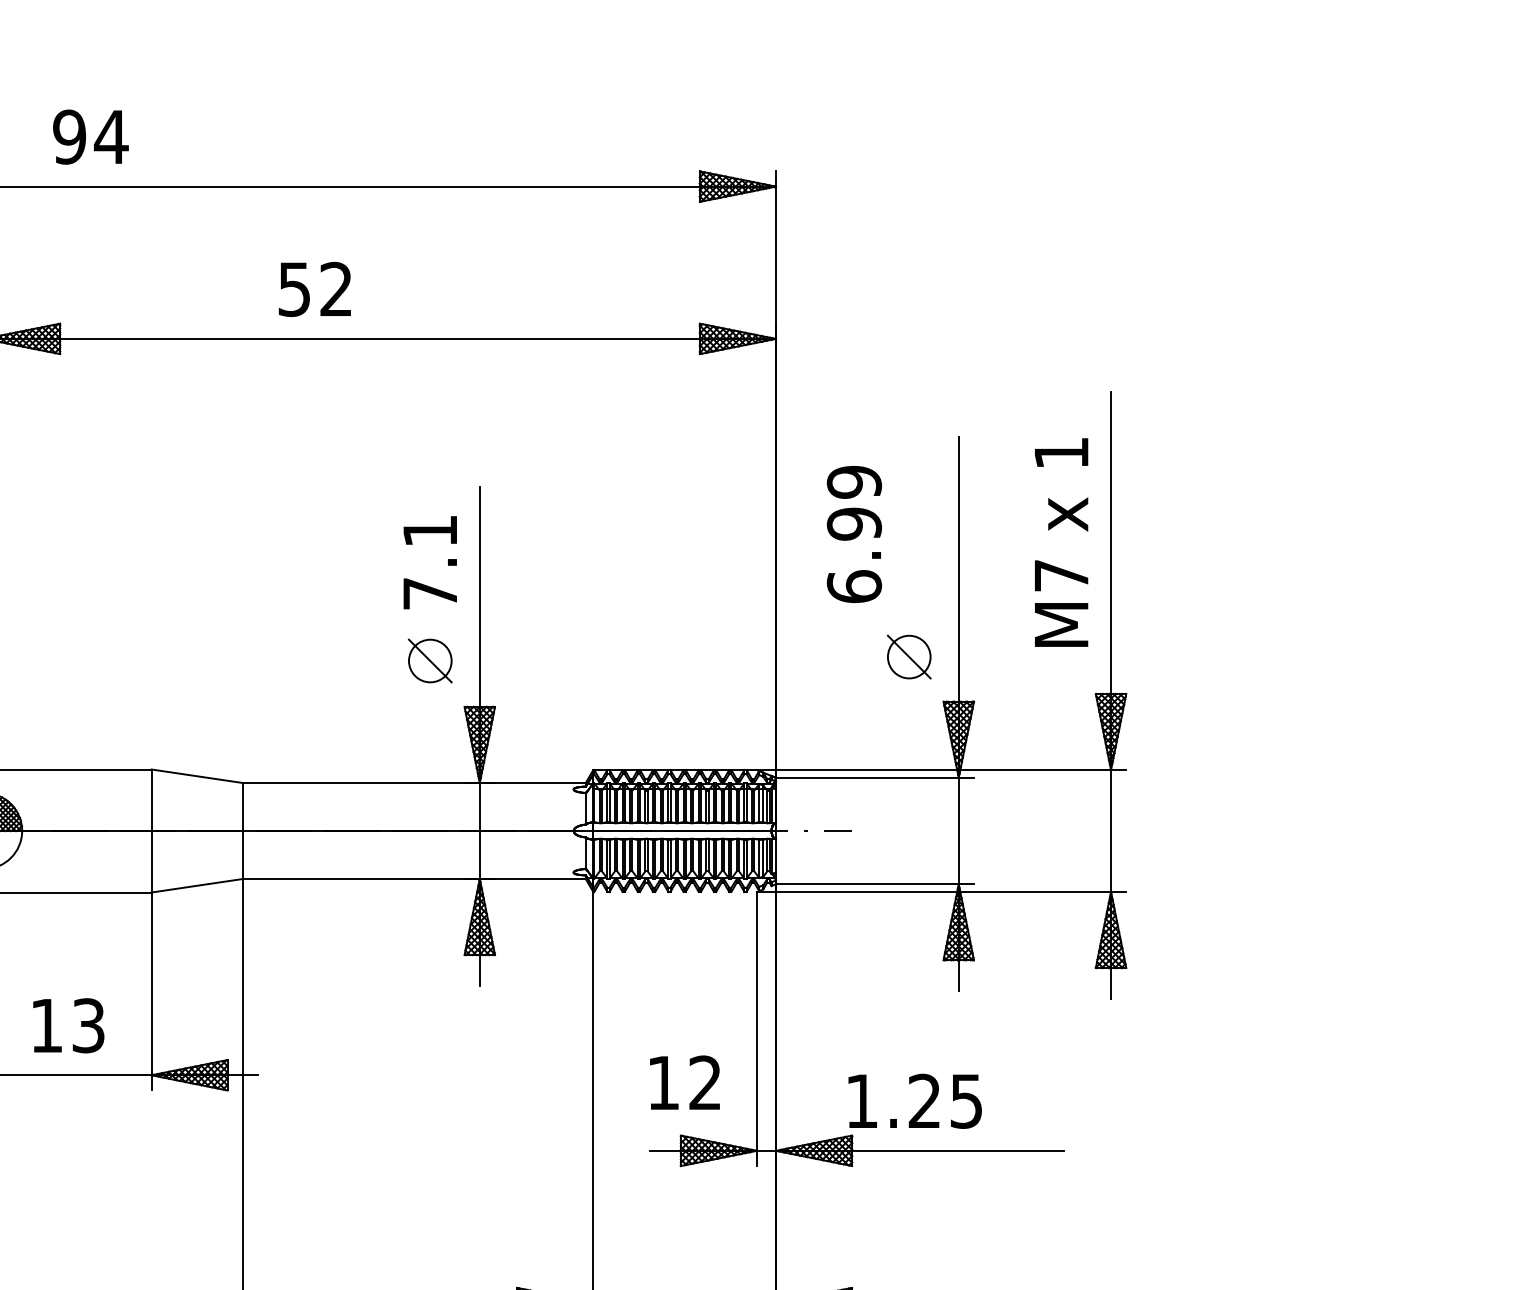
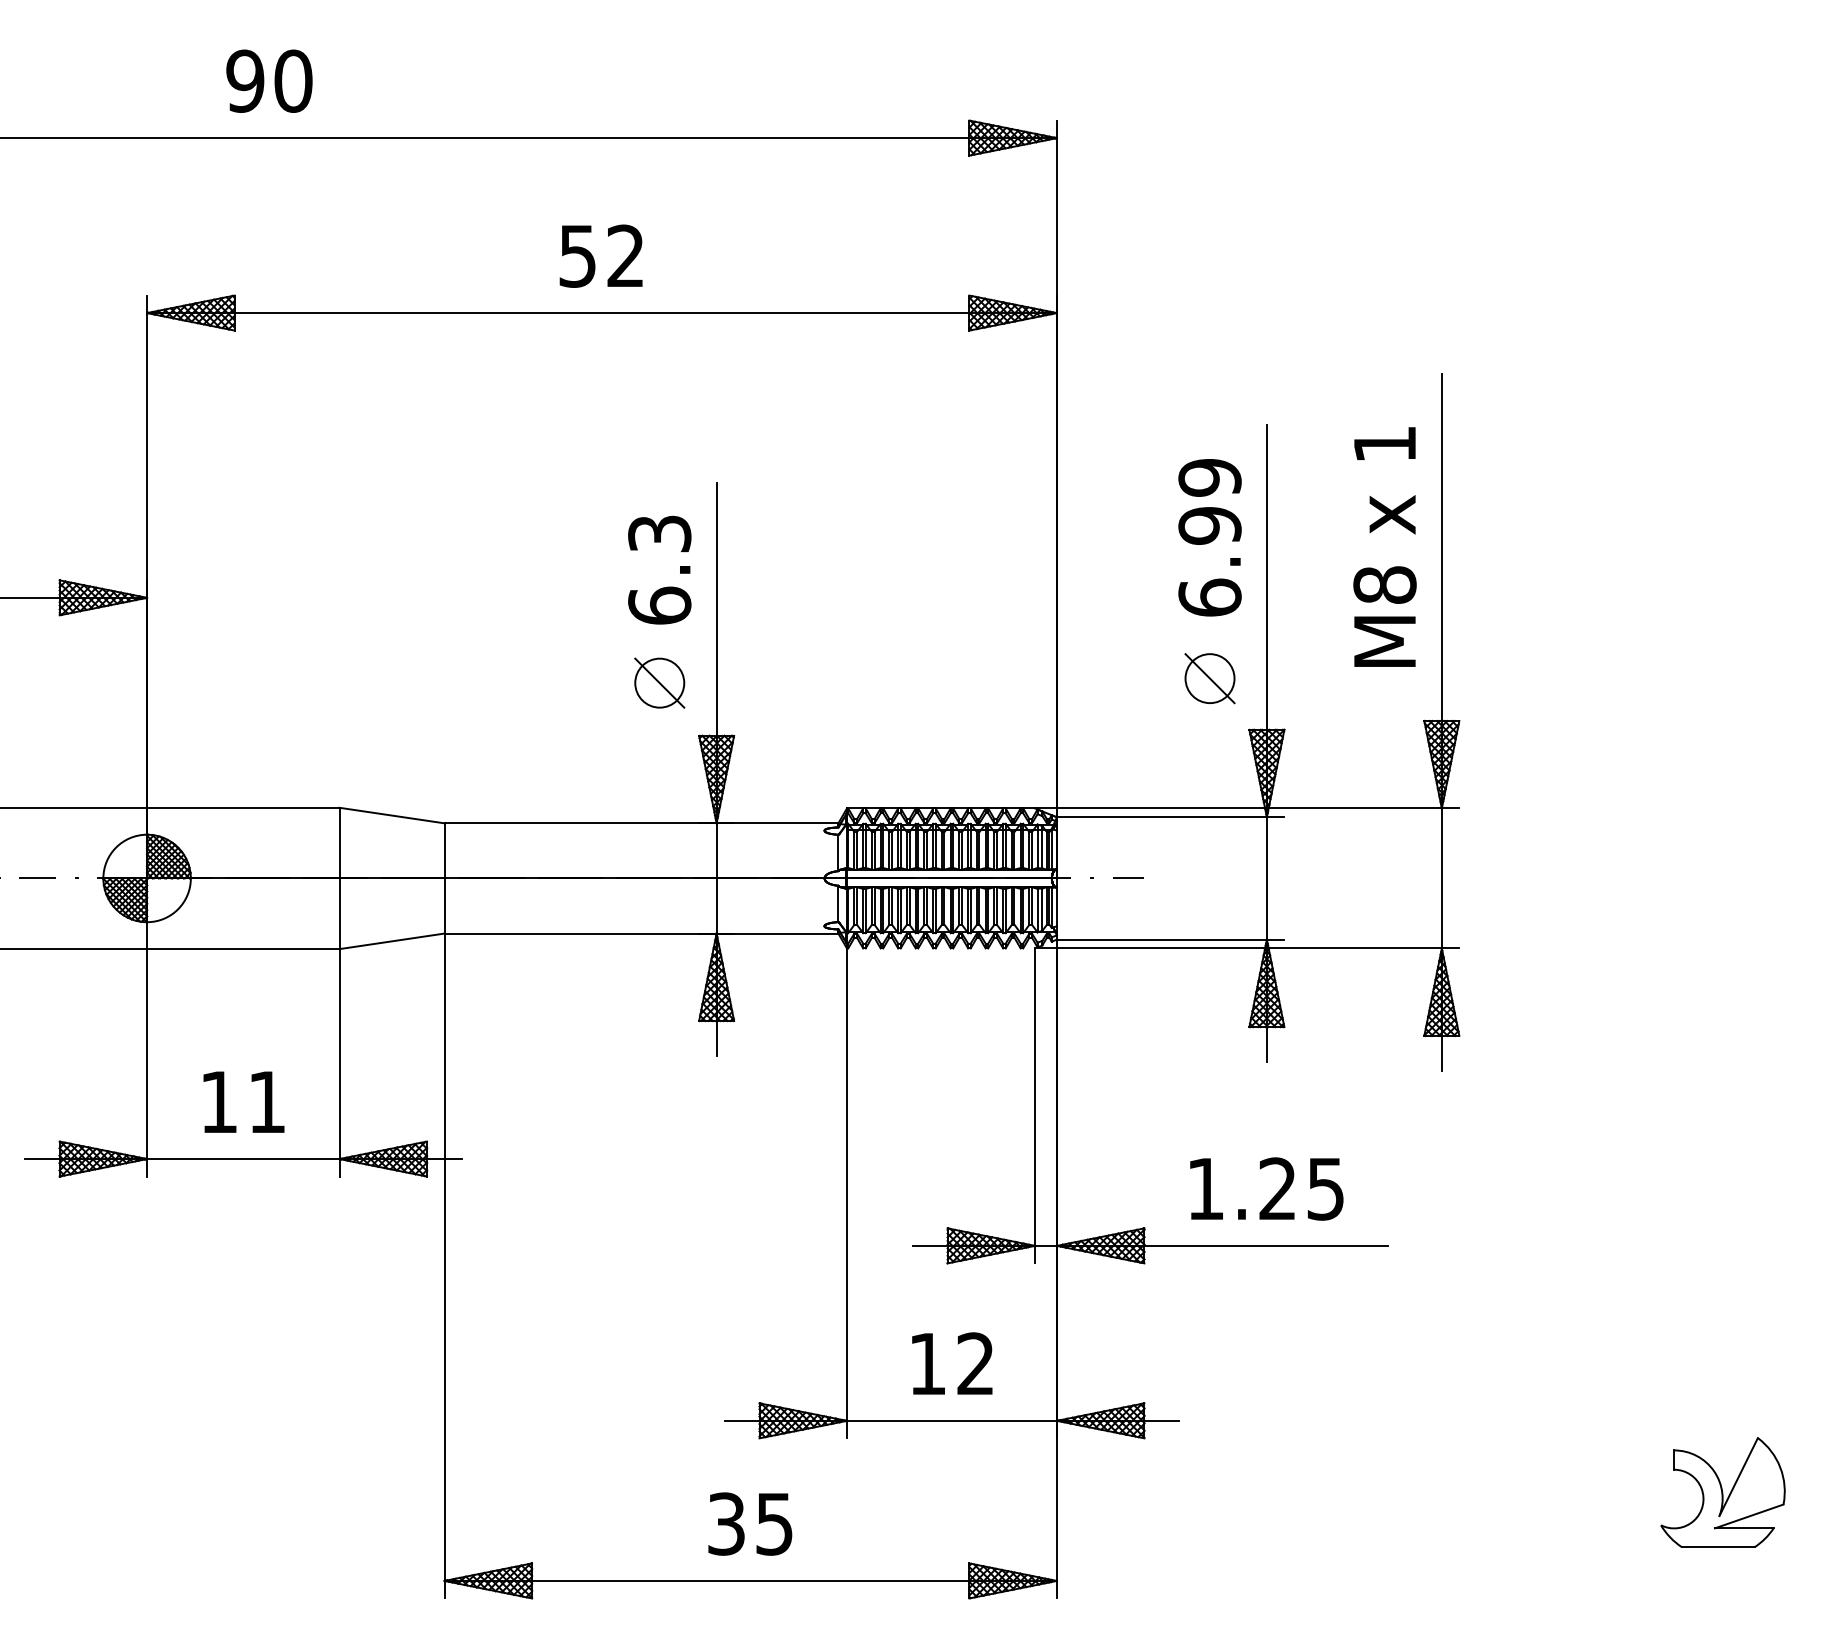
text: (111, 136) -> (293, 80), 94 -> 90
text: (314, 288) -> (600, 255), moved
text: (853, 534) -> (1209, 537), moved
text: (430, 562) -> (659, 569), 7.1 -> 6.3
text: (1061, 575) -> (1384, 584), M7 -> M8
text: (88, 1025) -> (267, 1101), 13 -> 11
text: (685, 1082) -> (952, 1363), moved
text: (914, 1100) -> (1266, 1188), moved

